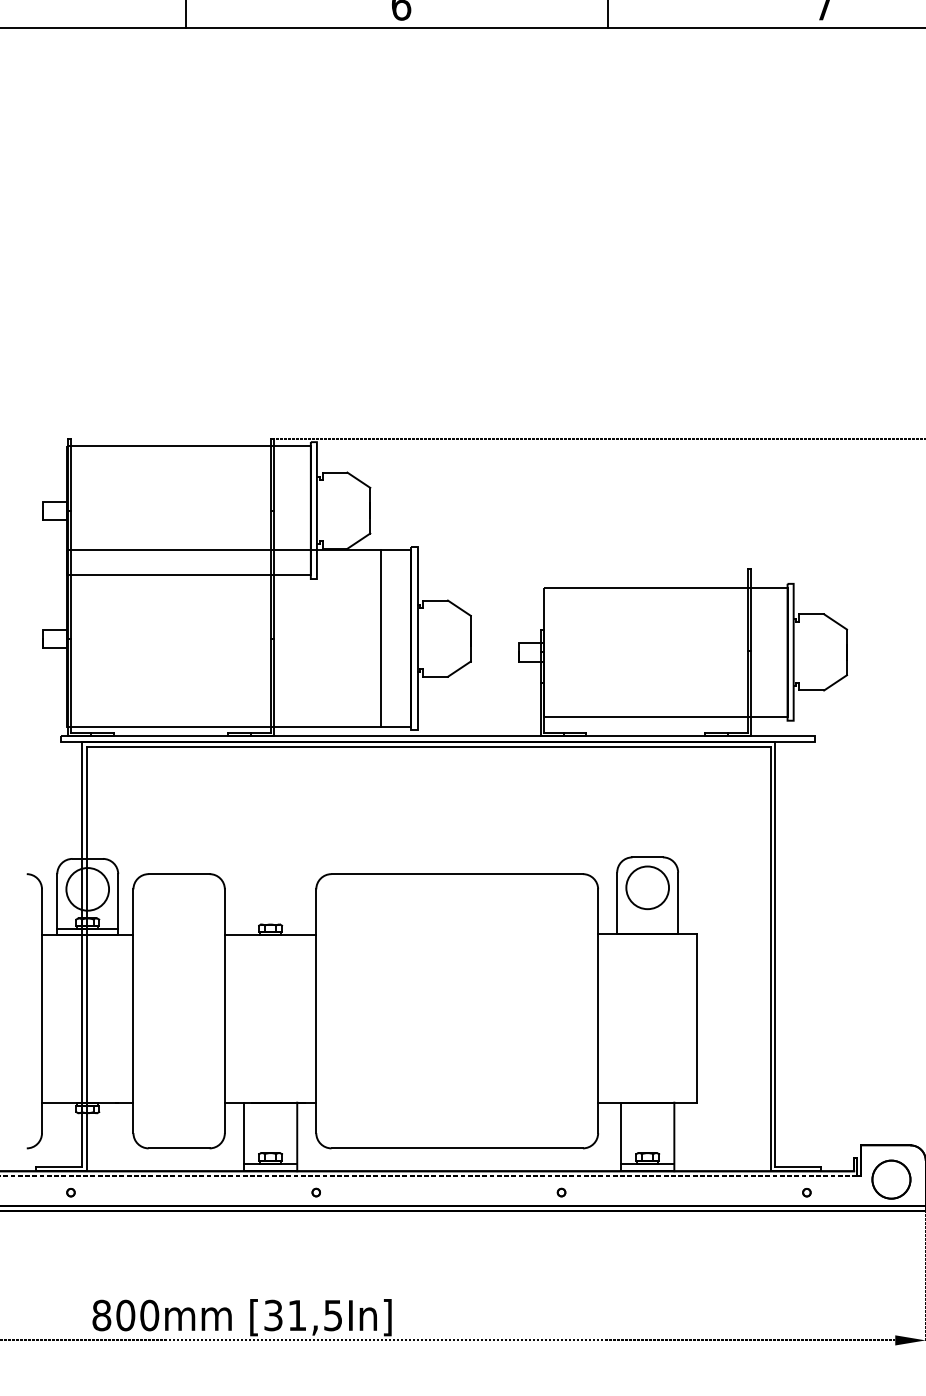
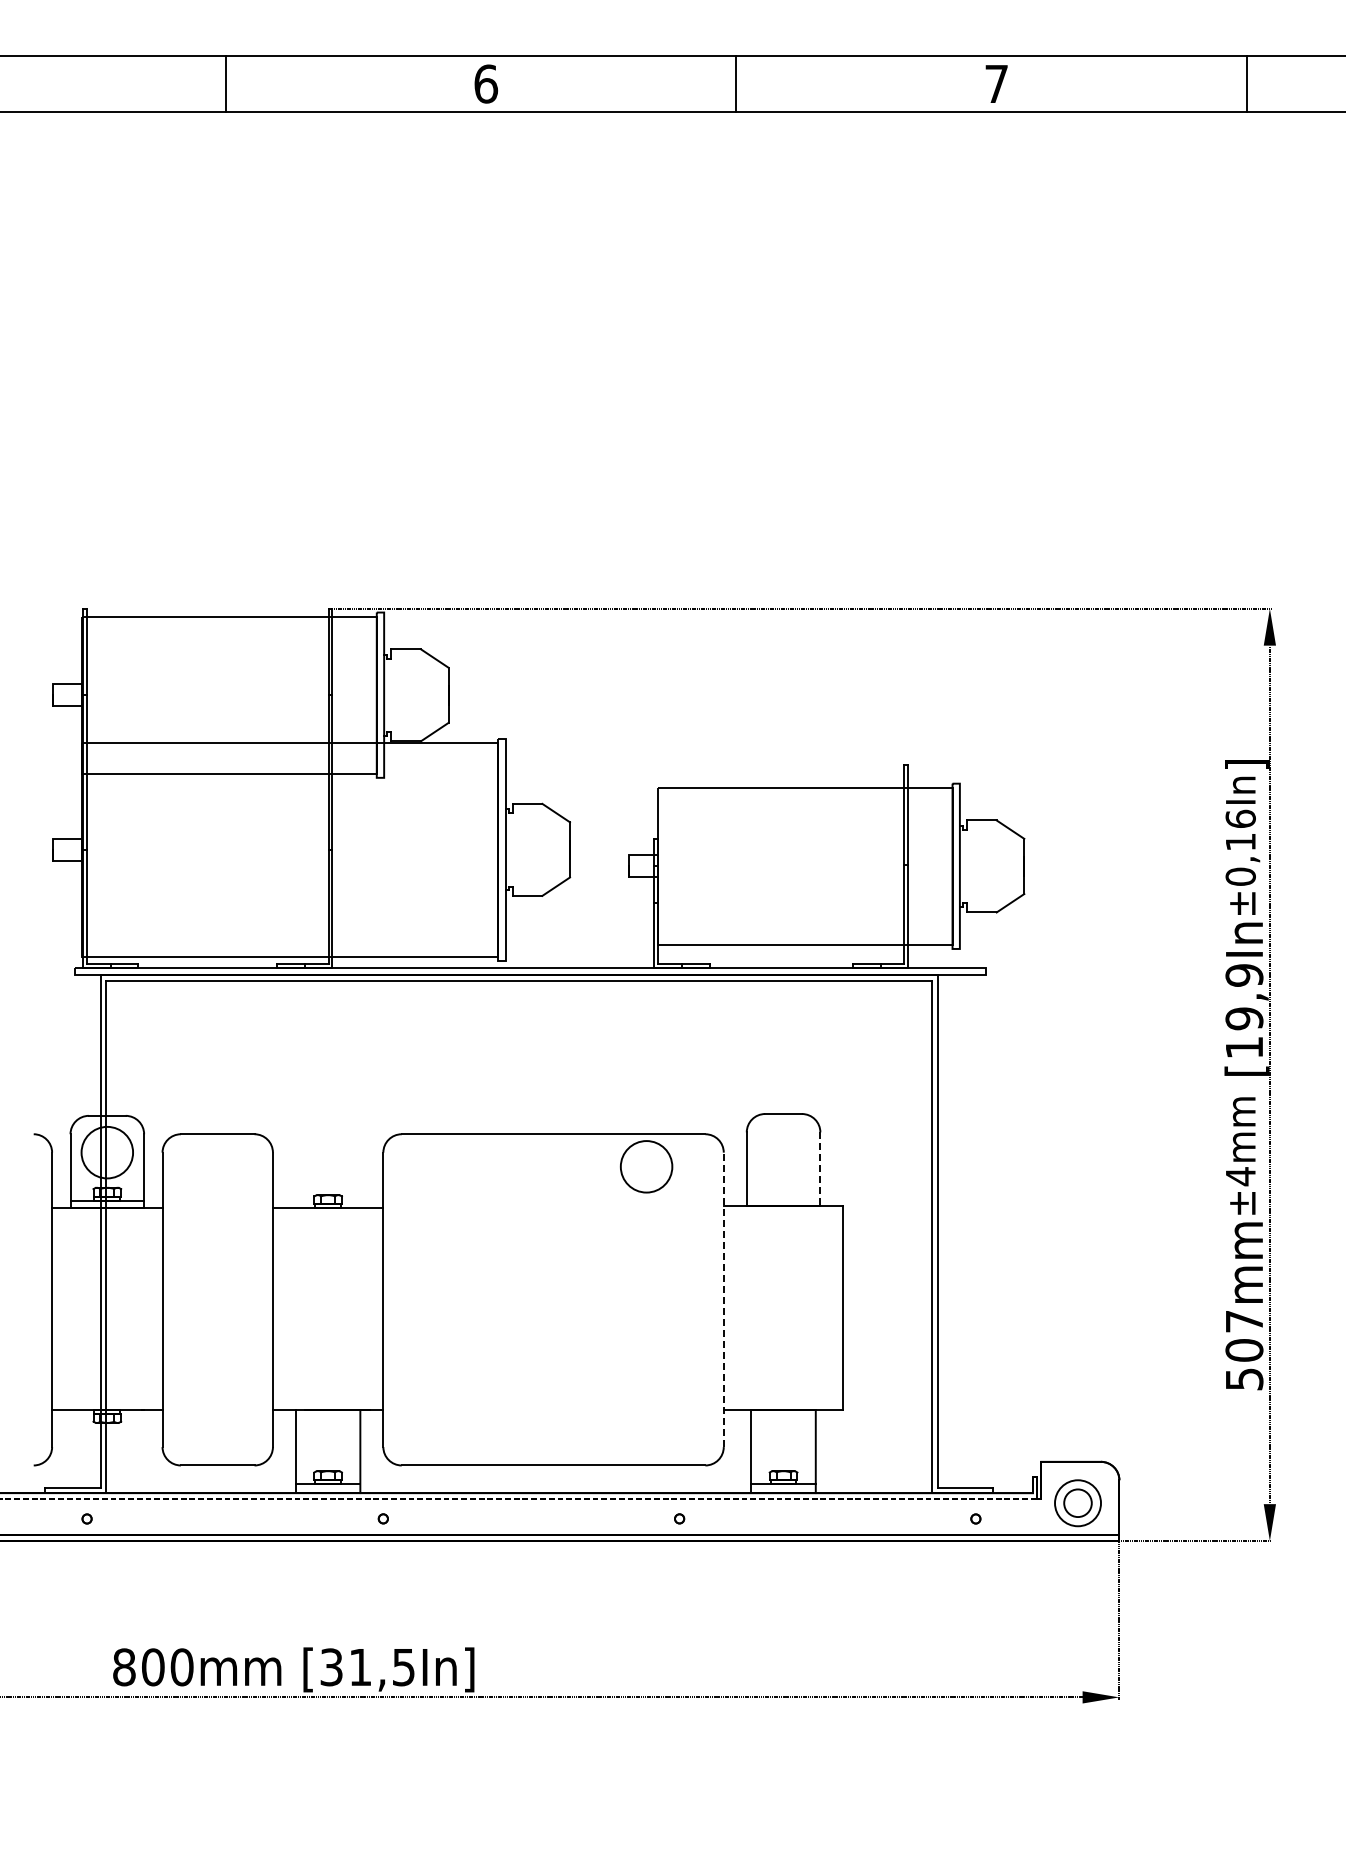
line: (380, 638) -> (461, 849), removed
circle: (647, 887) -> (646, 1166), moved
line: (678, 903) -> (820, 1169), solid -> dashed
line: (597, 1010) -> (723, 1299), solid -> dashed
circle: (891, 1179) -> (1078, 1503), size x0.6

